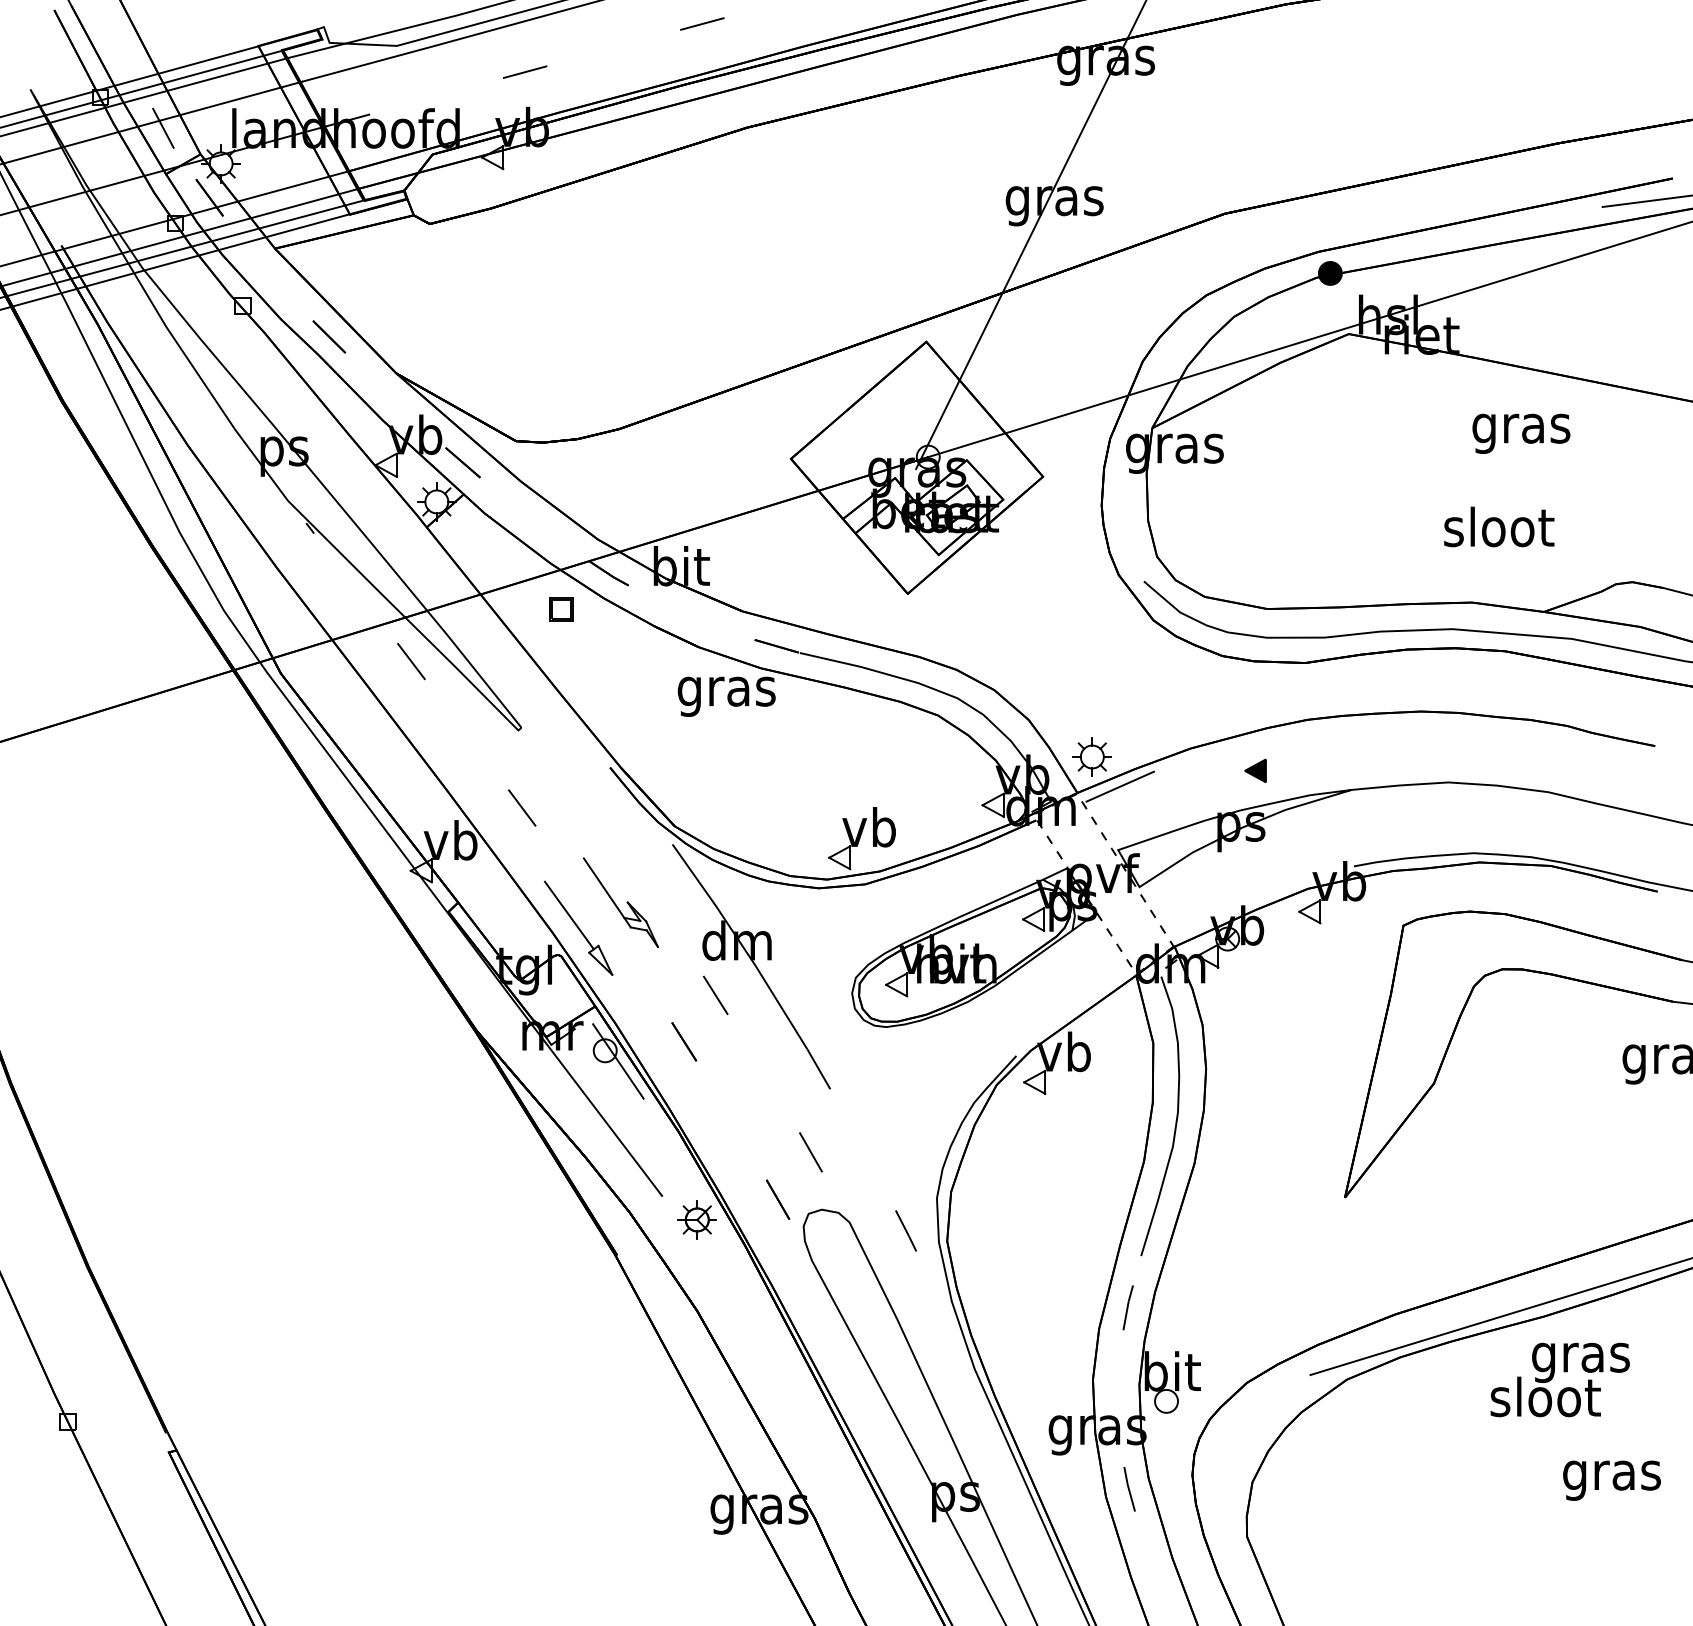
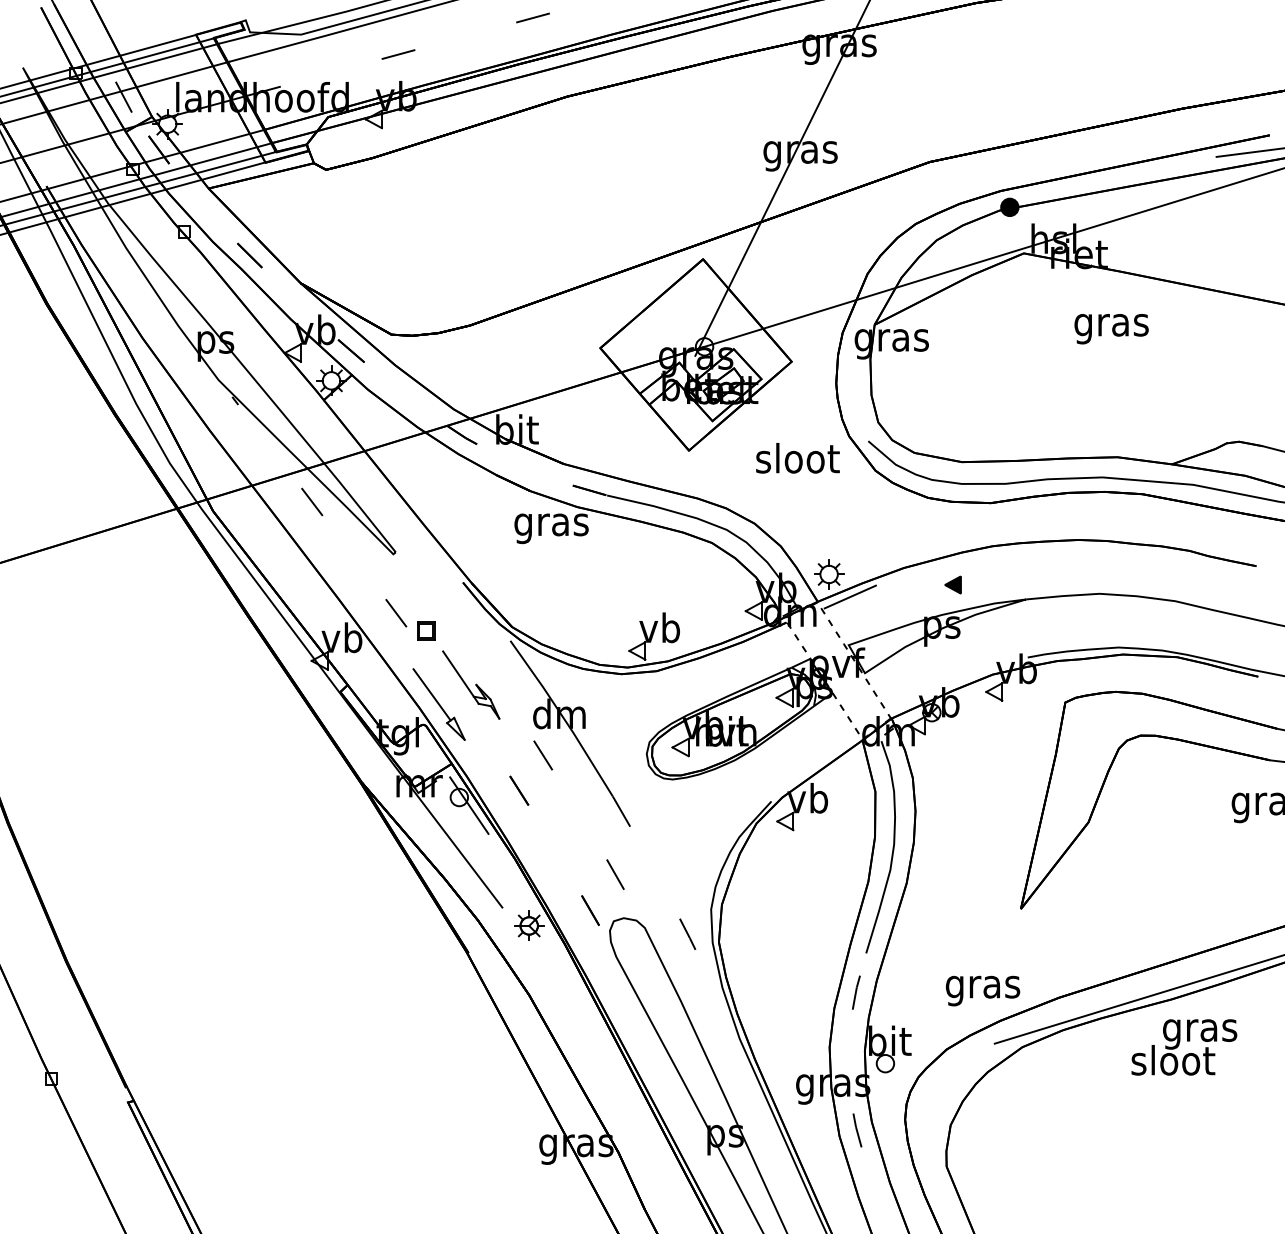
text: (1521, 433) -> (1111, 328), moved
text: (1499, 526) -> (798, 457), moved
part: (561, 609) -> (426, 631), moved
text: (1611, 1480) -> (982, 990), moved

